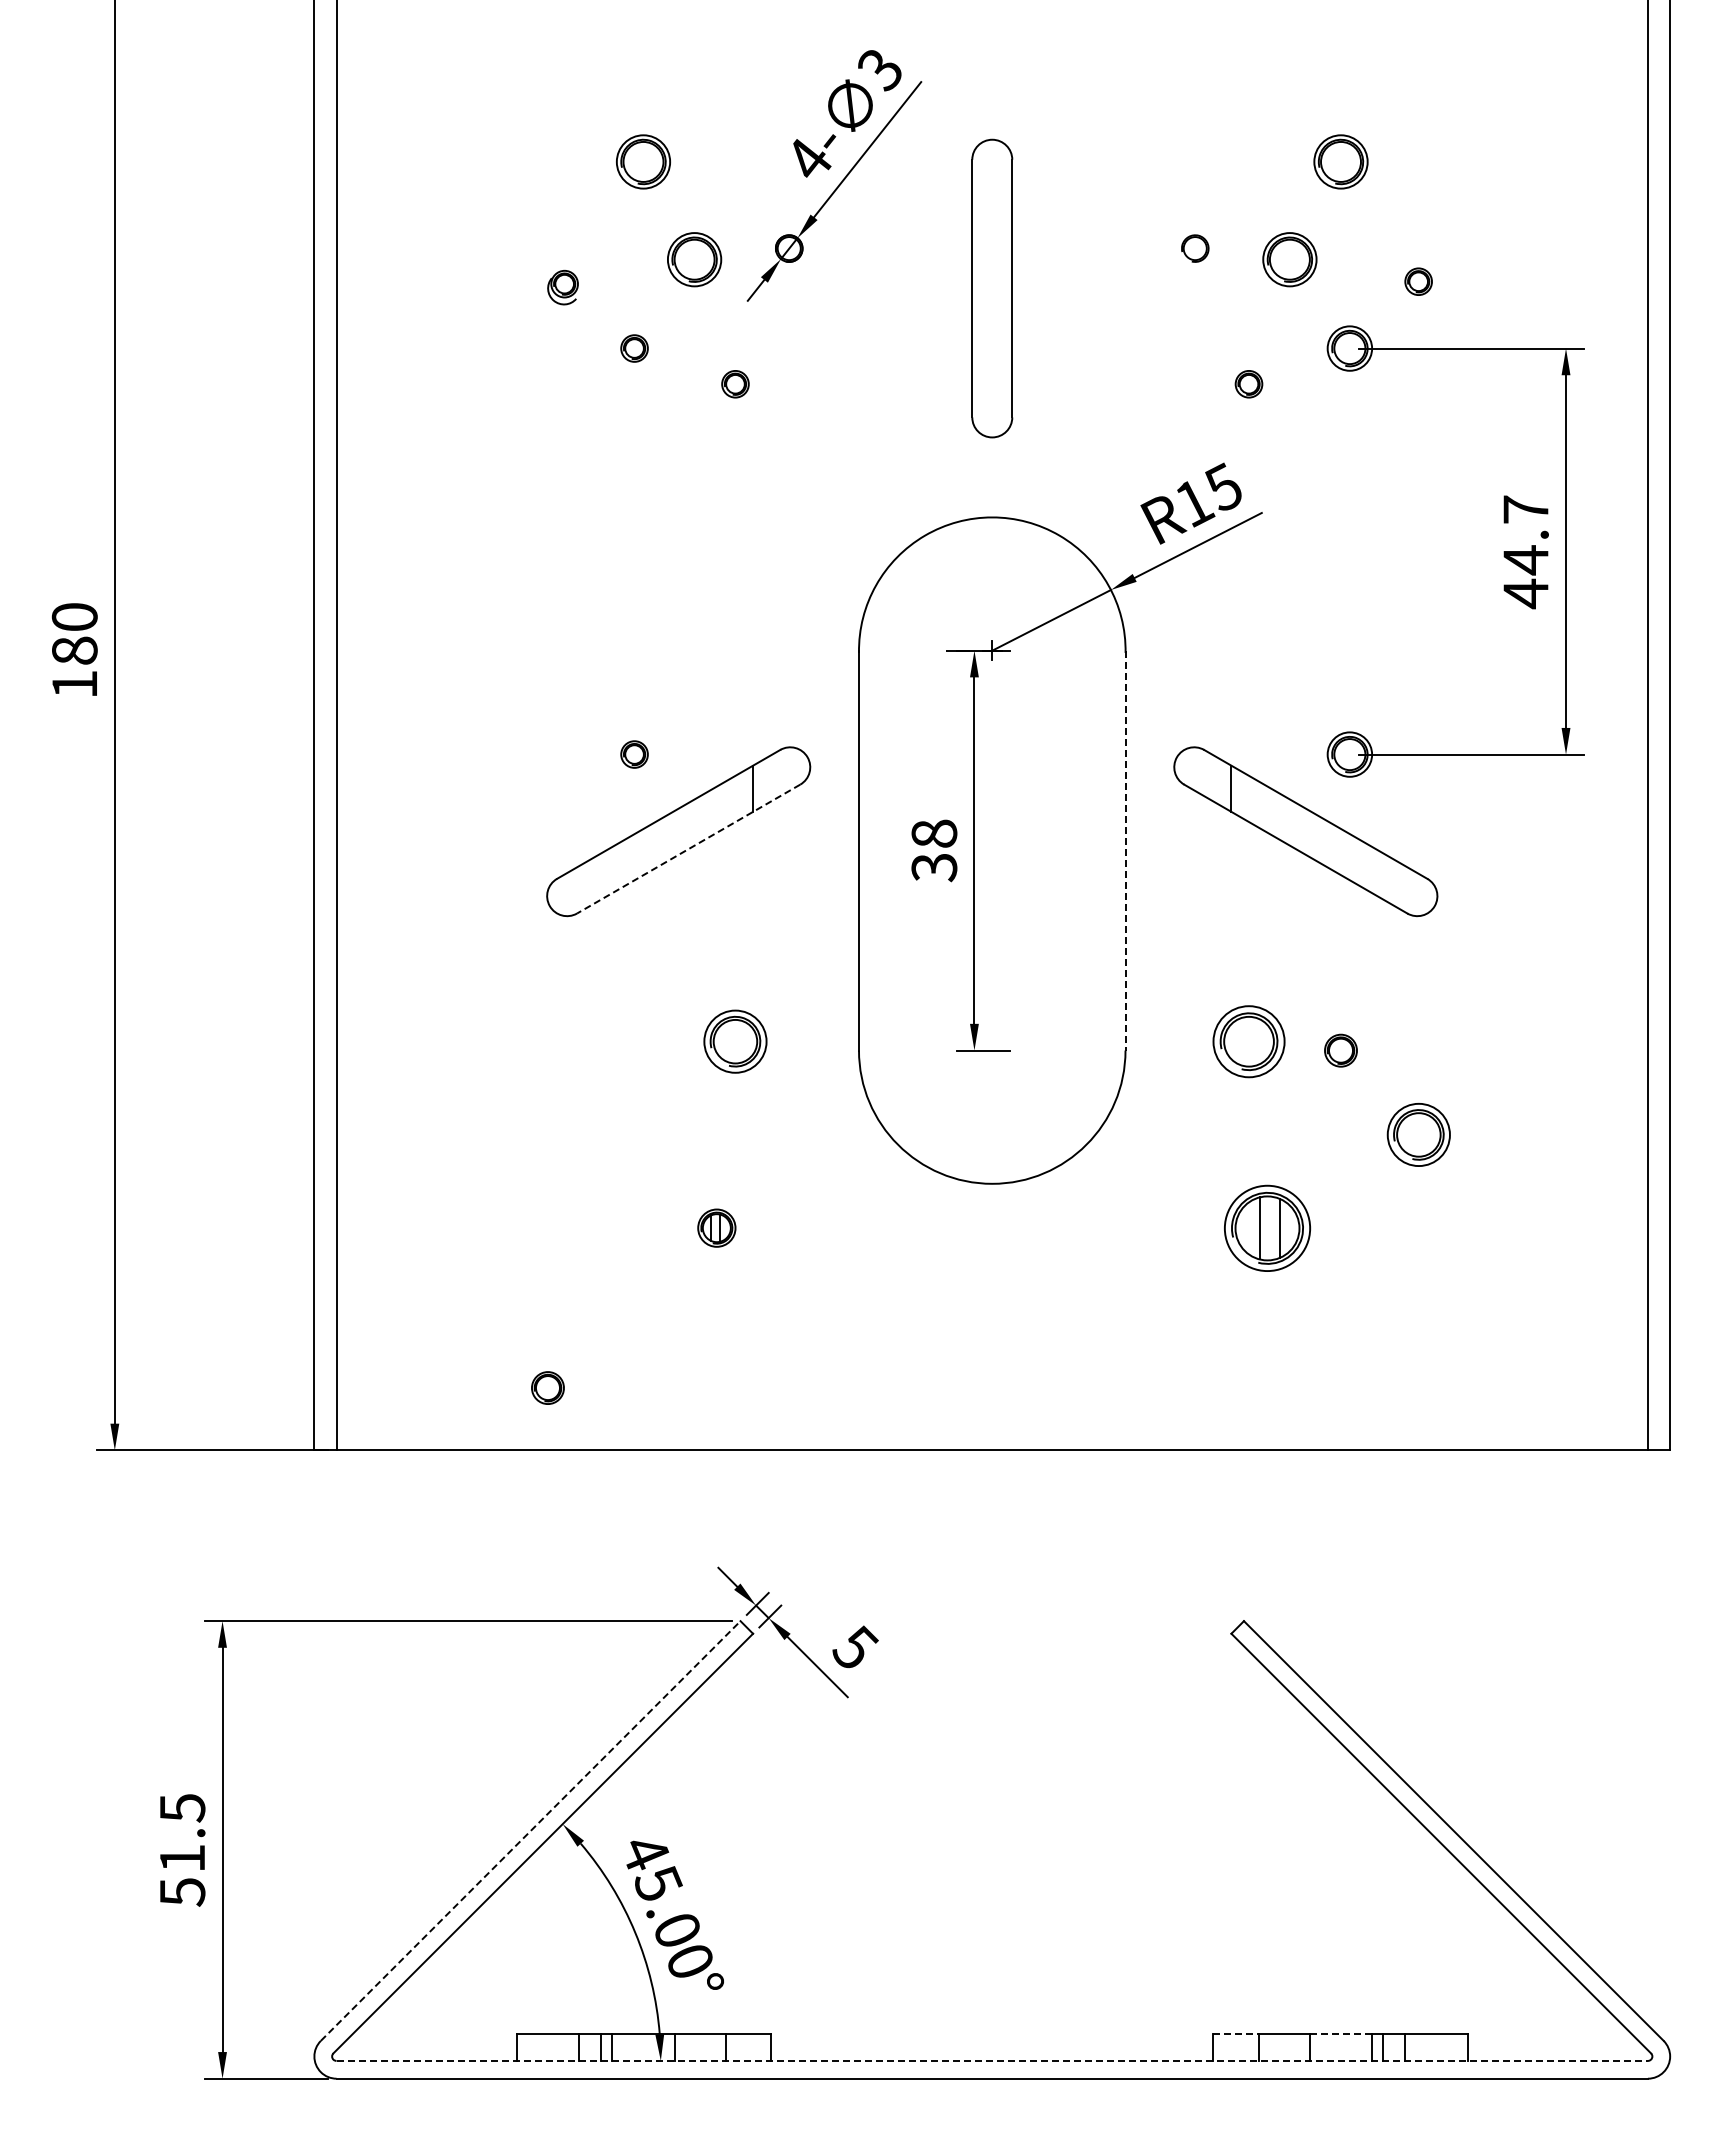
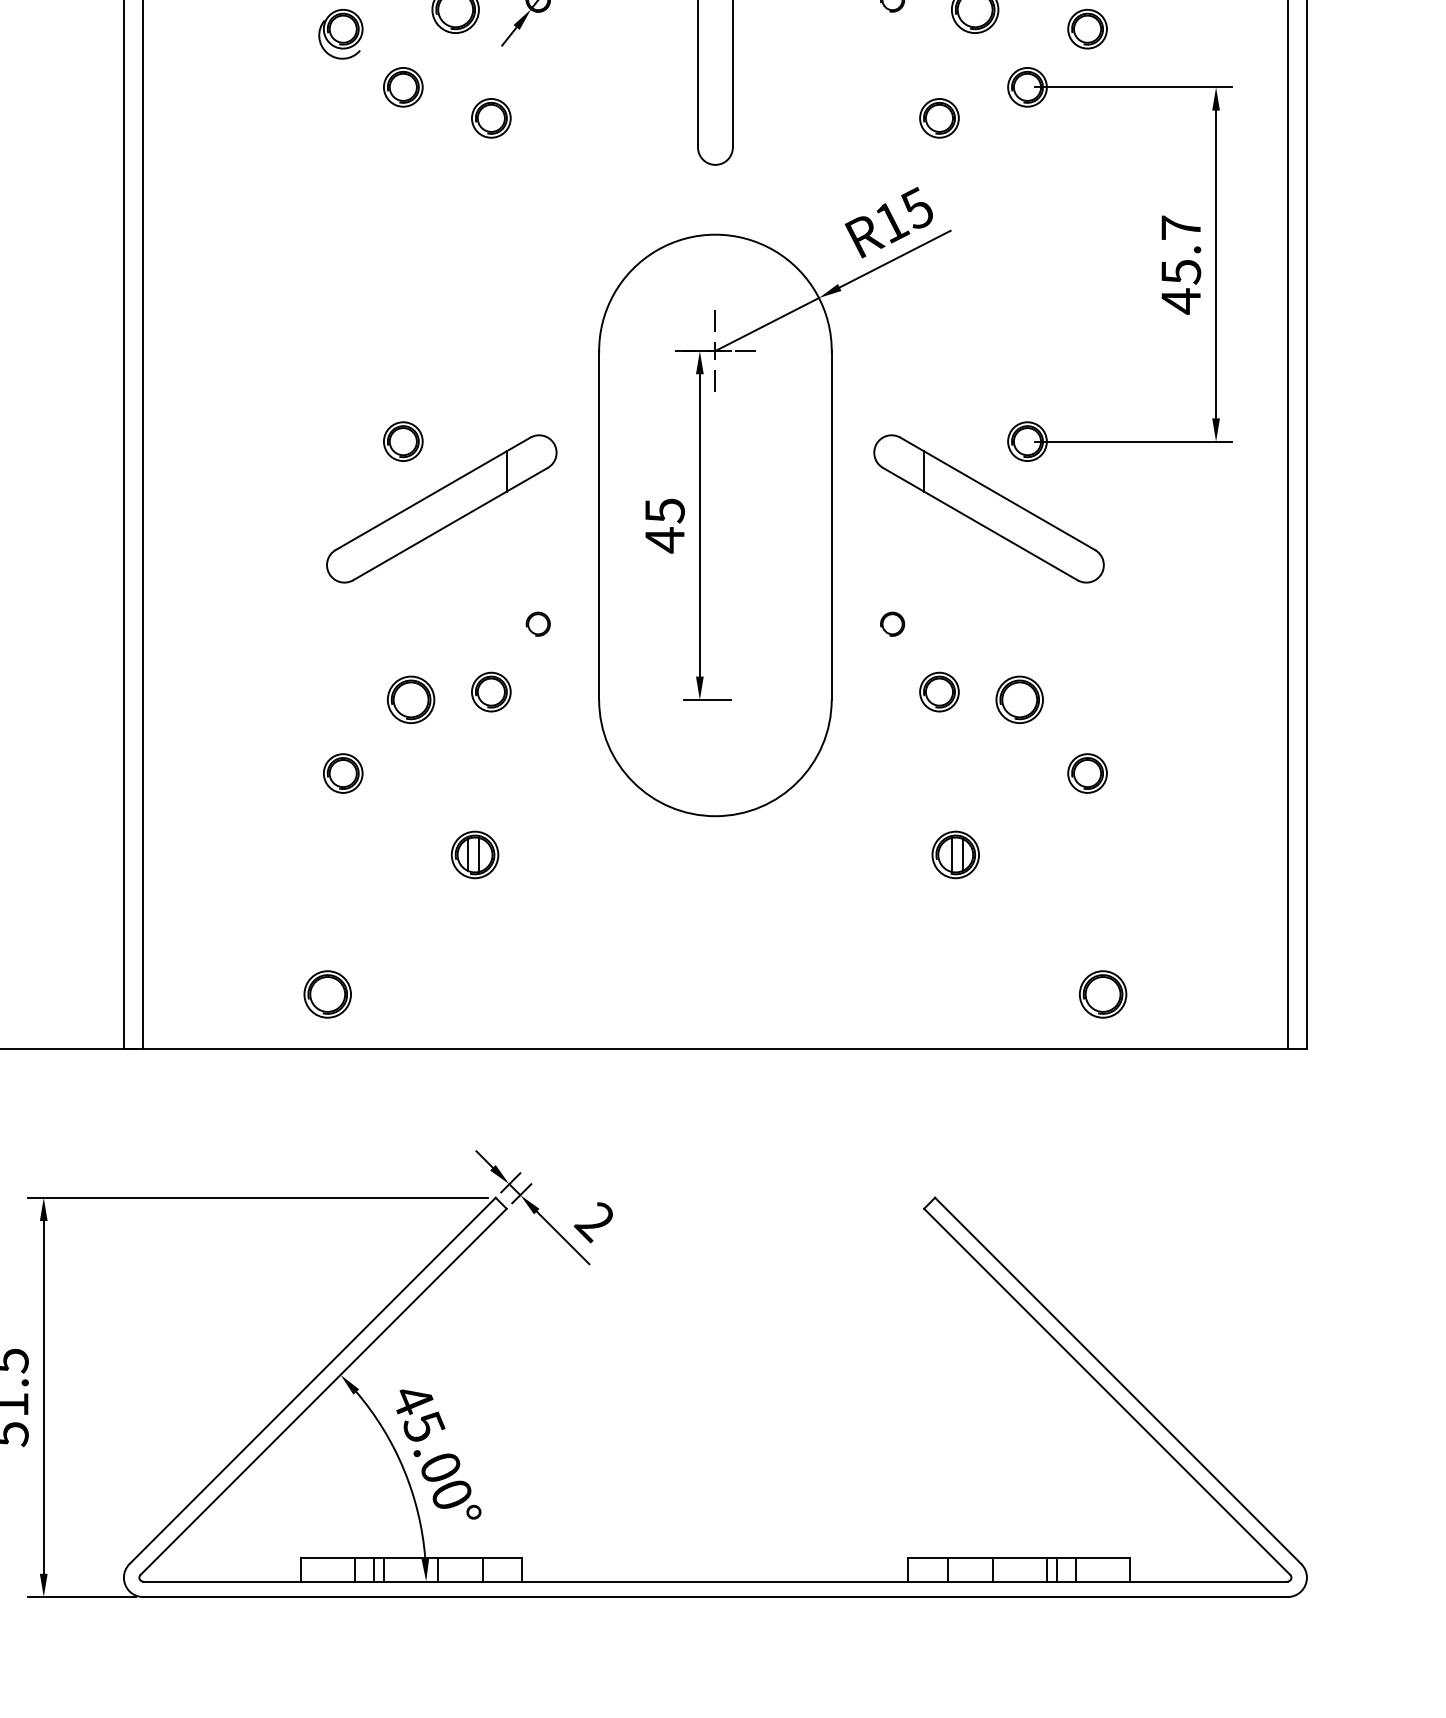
part: (1418, 281) -> (1087, 28), size x1.67
part: (562, 287) -> (340, 34), size x1.67
part: (634, 348) -> (403, 87), size x1.67
part: (735, 384) -> (491, 118), size x1.67
part: (1248, 384) -> (939, 118), size x1.67
text: (1525, 560) -> (1180, 272), 44.7 -> 45.7
line: (992, 616) -> (715, 321), added
line: (1026, 650) -> (745, 350), added
line: (992, 684) -> (715, 380), added
part: (634, 754) -> (403, 441), size x1.67
line: (688, 849) -> (450, 524), dashed -> solid
text: (934, 850) -> (665, 525), 38 -> 45
line: (1125, 850) -> (831, 525), dashed -> solid
part: (789, 963) -> (538, 623), added
part: (1195, 963) -> (892, 623), added
part: (735, 1041) -> (491, 692), size x0.71
part: (1248, 1041) -> (939, 692), size x0.62
part: (643, 1050) -> (411, 699), added
part: (1340, 1050) -> (1019, 699), size x1.67
part: (565, 1134) -> (343, 773), added
part: (1418, 1134) -> (1087, 773), size x0.71
part: (716, 1227) -> (474, 854), size x1.43
part: (1267, 1227) -> (955, 854), size x0.62
part: (547, 1387) -> (327, 993), size x1.67
part: (1436, 1387) -> (1103, 993), added
text: (854, 1649) -> (595, 1222), 5 -> 2
line: (530, 1830) -> (312, 1380), dashed -> solid
line: (1236, 2034) -> (928, 1558), dashed -> solid
line: (1341, 2034) -> (1020, 1558), dashed -> solid
line: (992, 2060) -> (715, 1581), dashed -> solid

